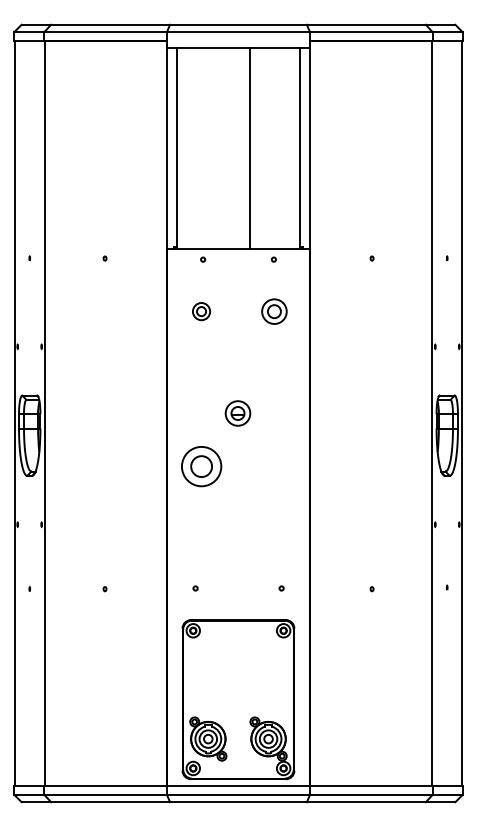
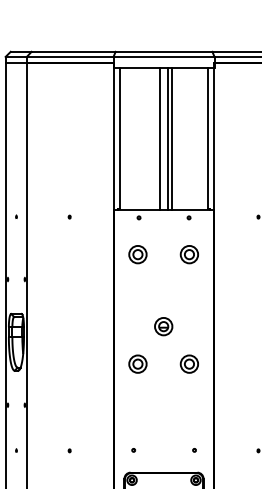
line: (232, 147) -> (159, 138), added
line: (244, 147) -> (168, 138), added
part: (201, 311) -> (137, 254), size x1.43
part: (201, 466) -> (137, 364), size x0.62
part: (274, 466) -> (189, 364), added

